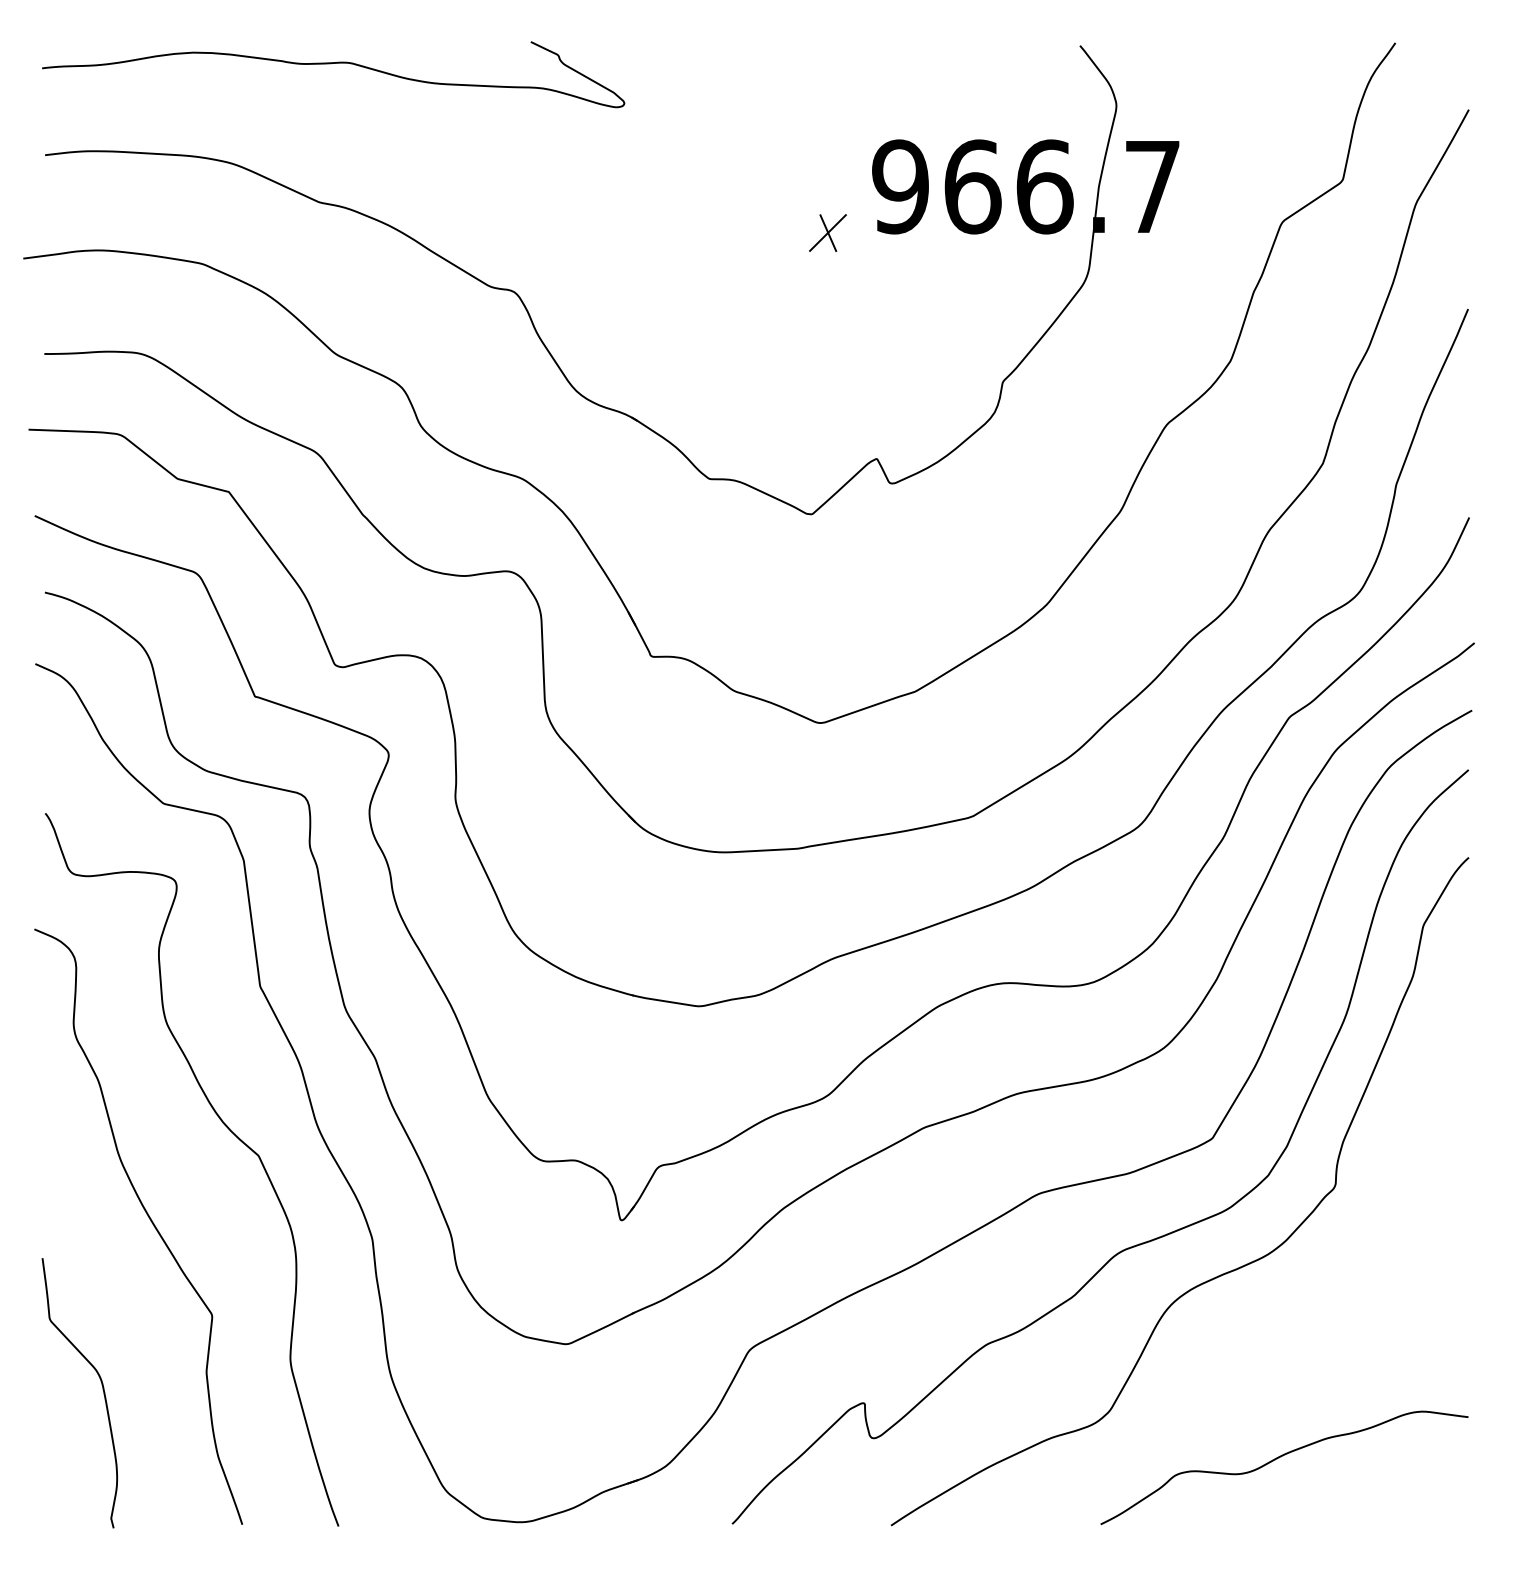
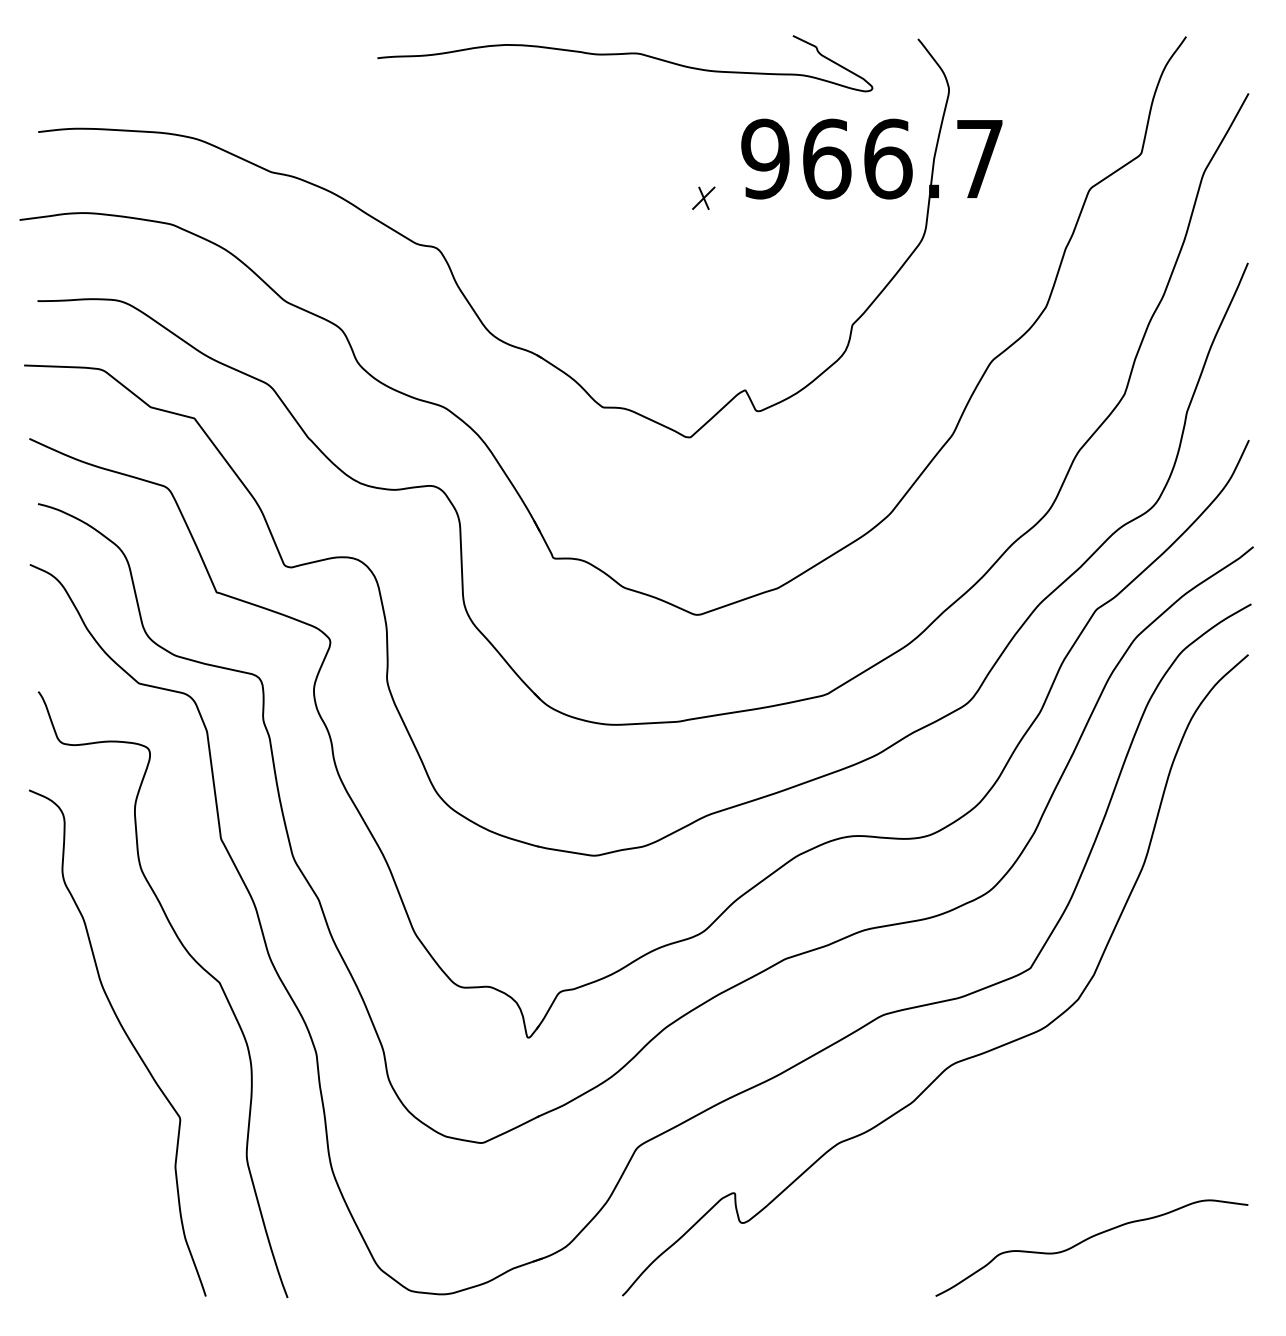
curve: (331, 64) -> (623, 55), moved
part: (827, 232) -> (703, 197), size x0.7
curve: (1213, 1277) -> (1031, 1086), removed
curve: (102, 1389) -> (86, 1181), removed

